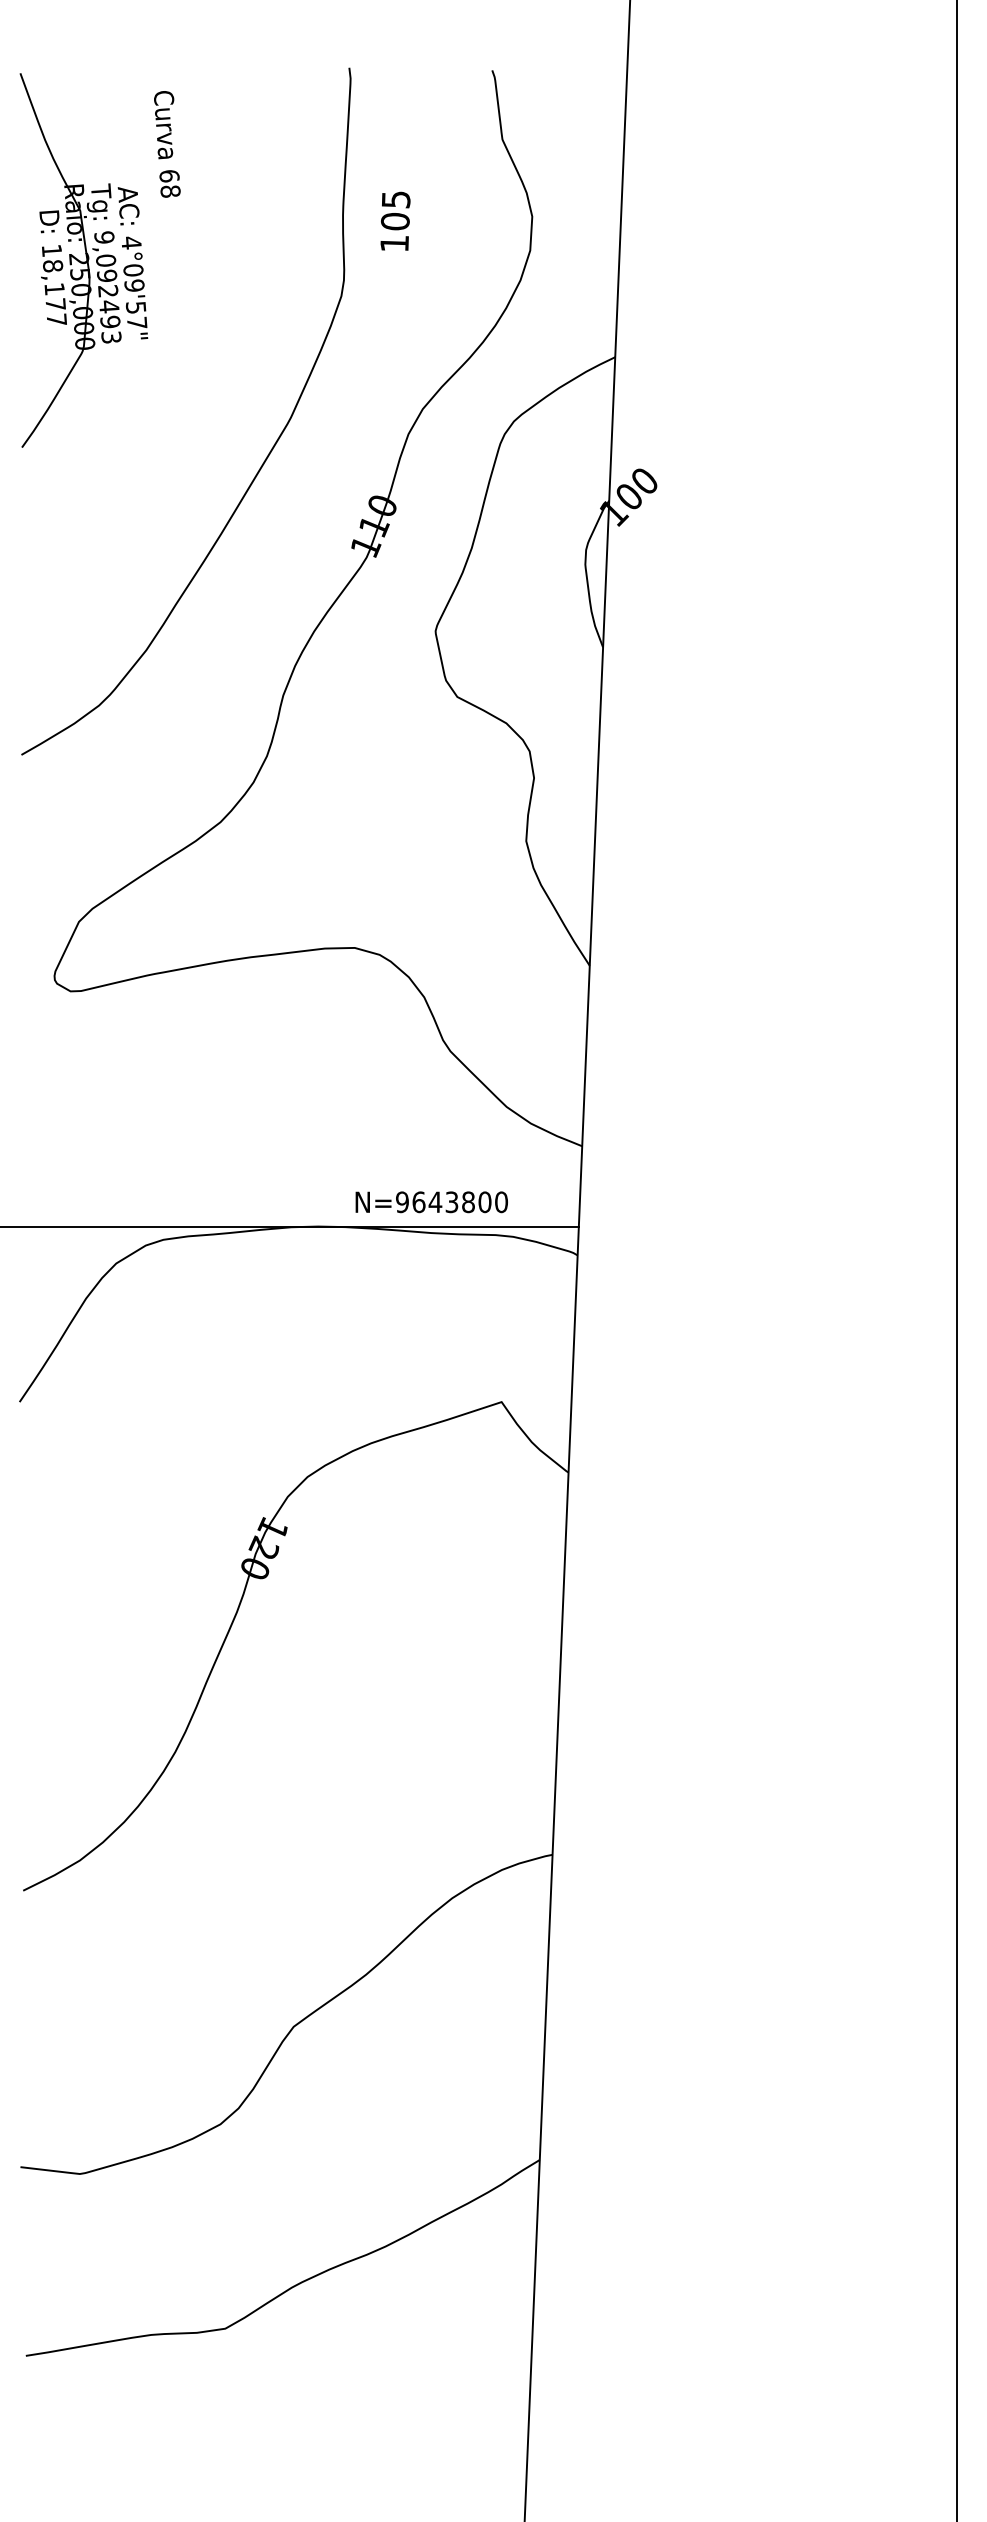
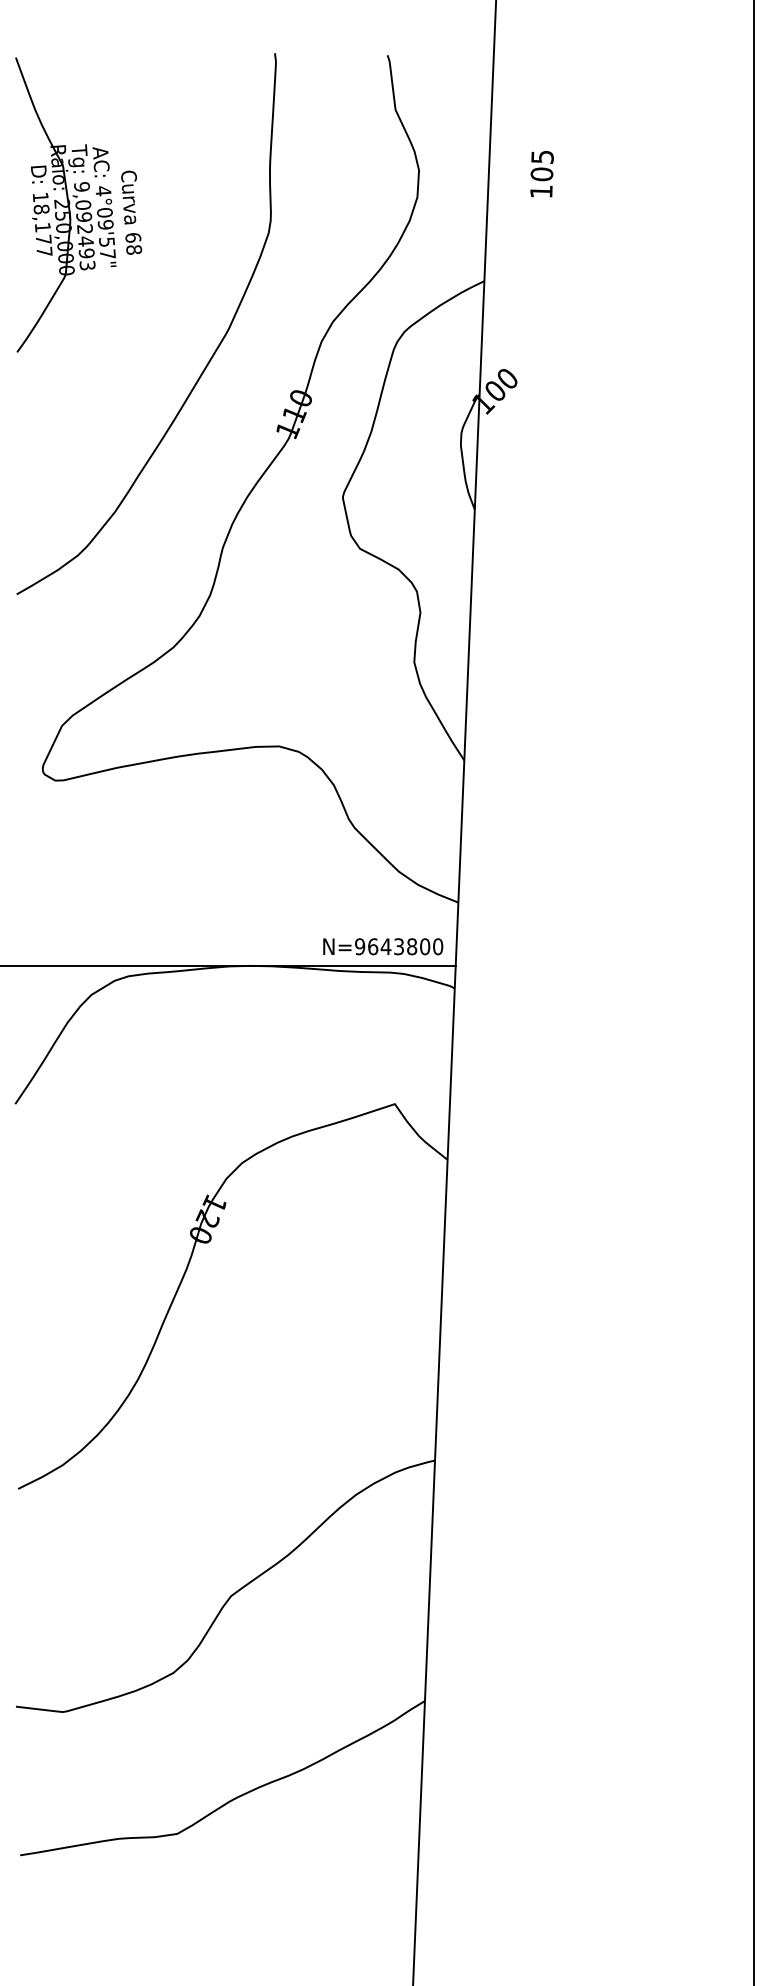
text: (167, 144) -> (131, 212), moved
text: (395, 220) -> (542, 173), moved
text: (431, 1202) -> (382, 946), moved

